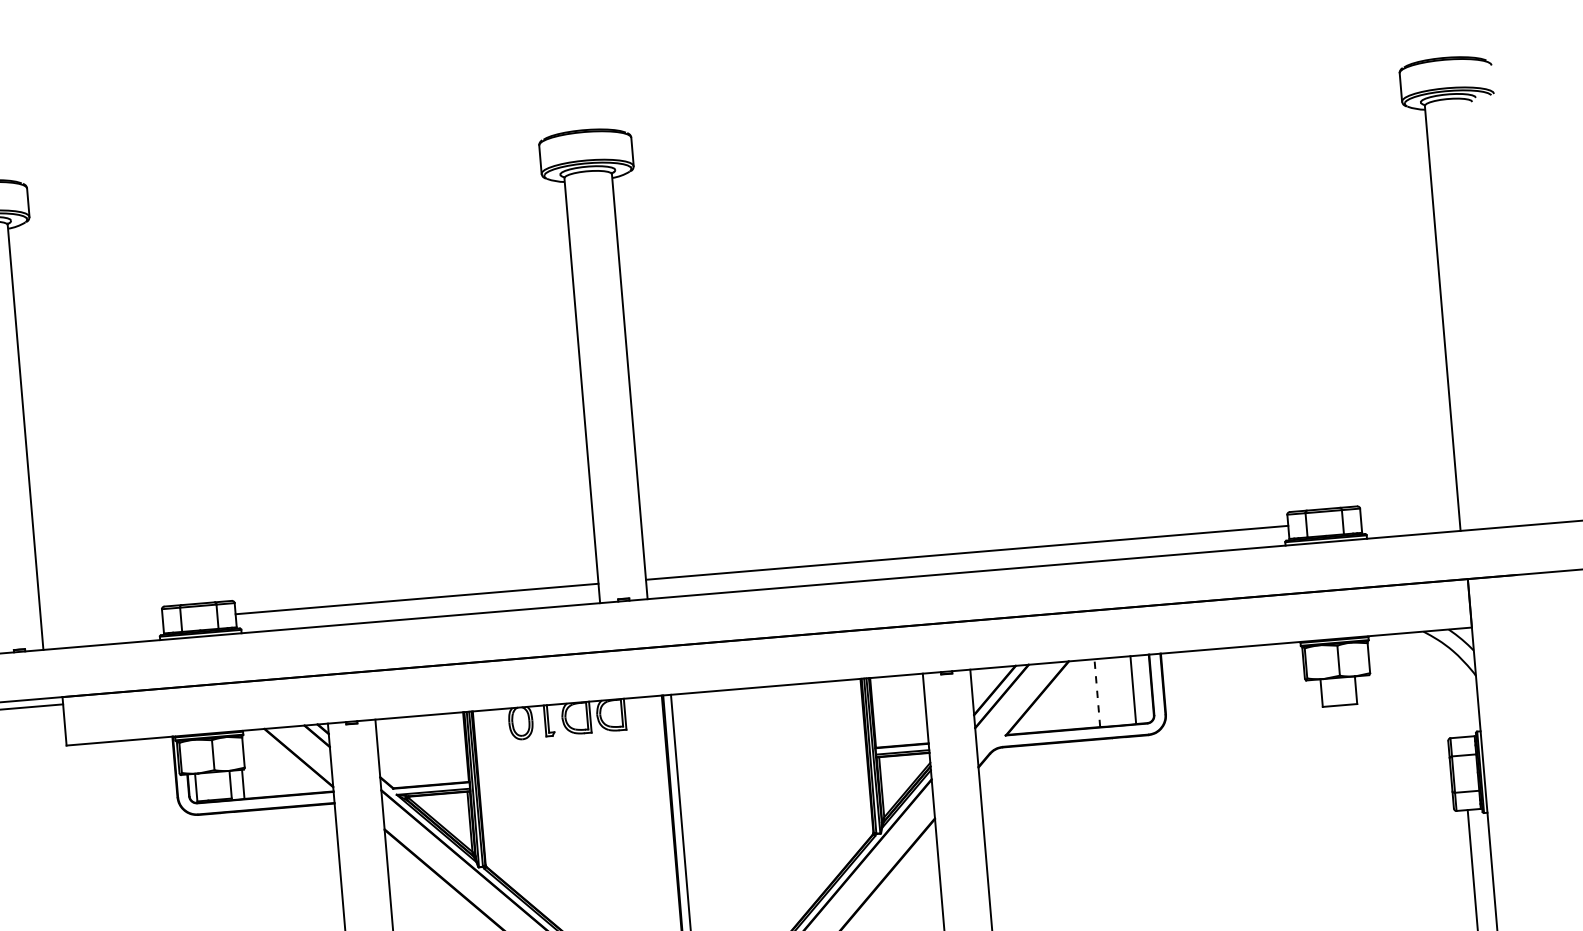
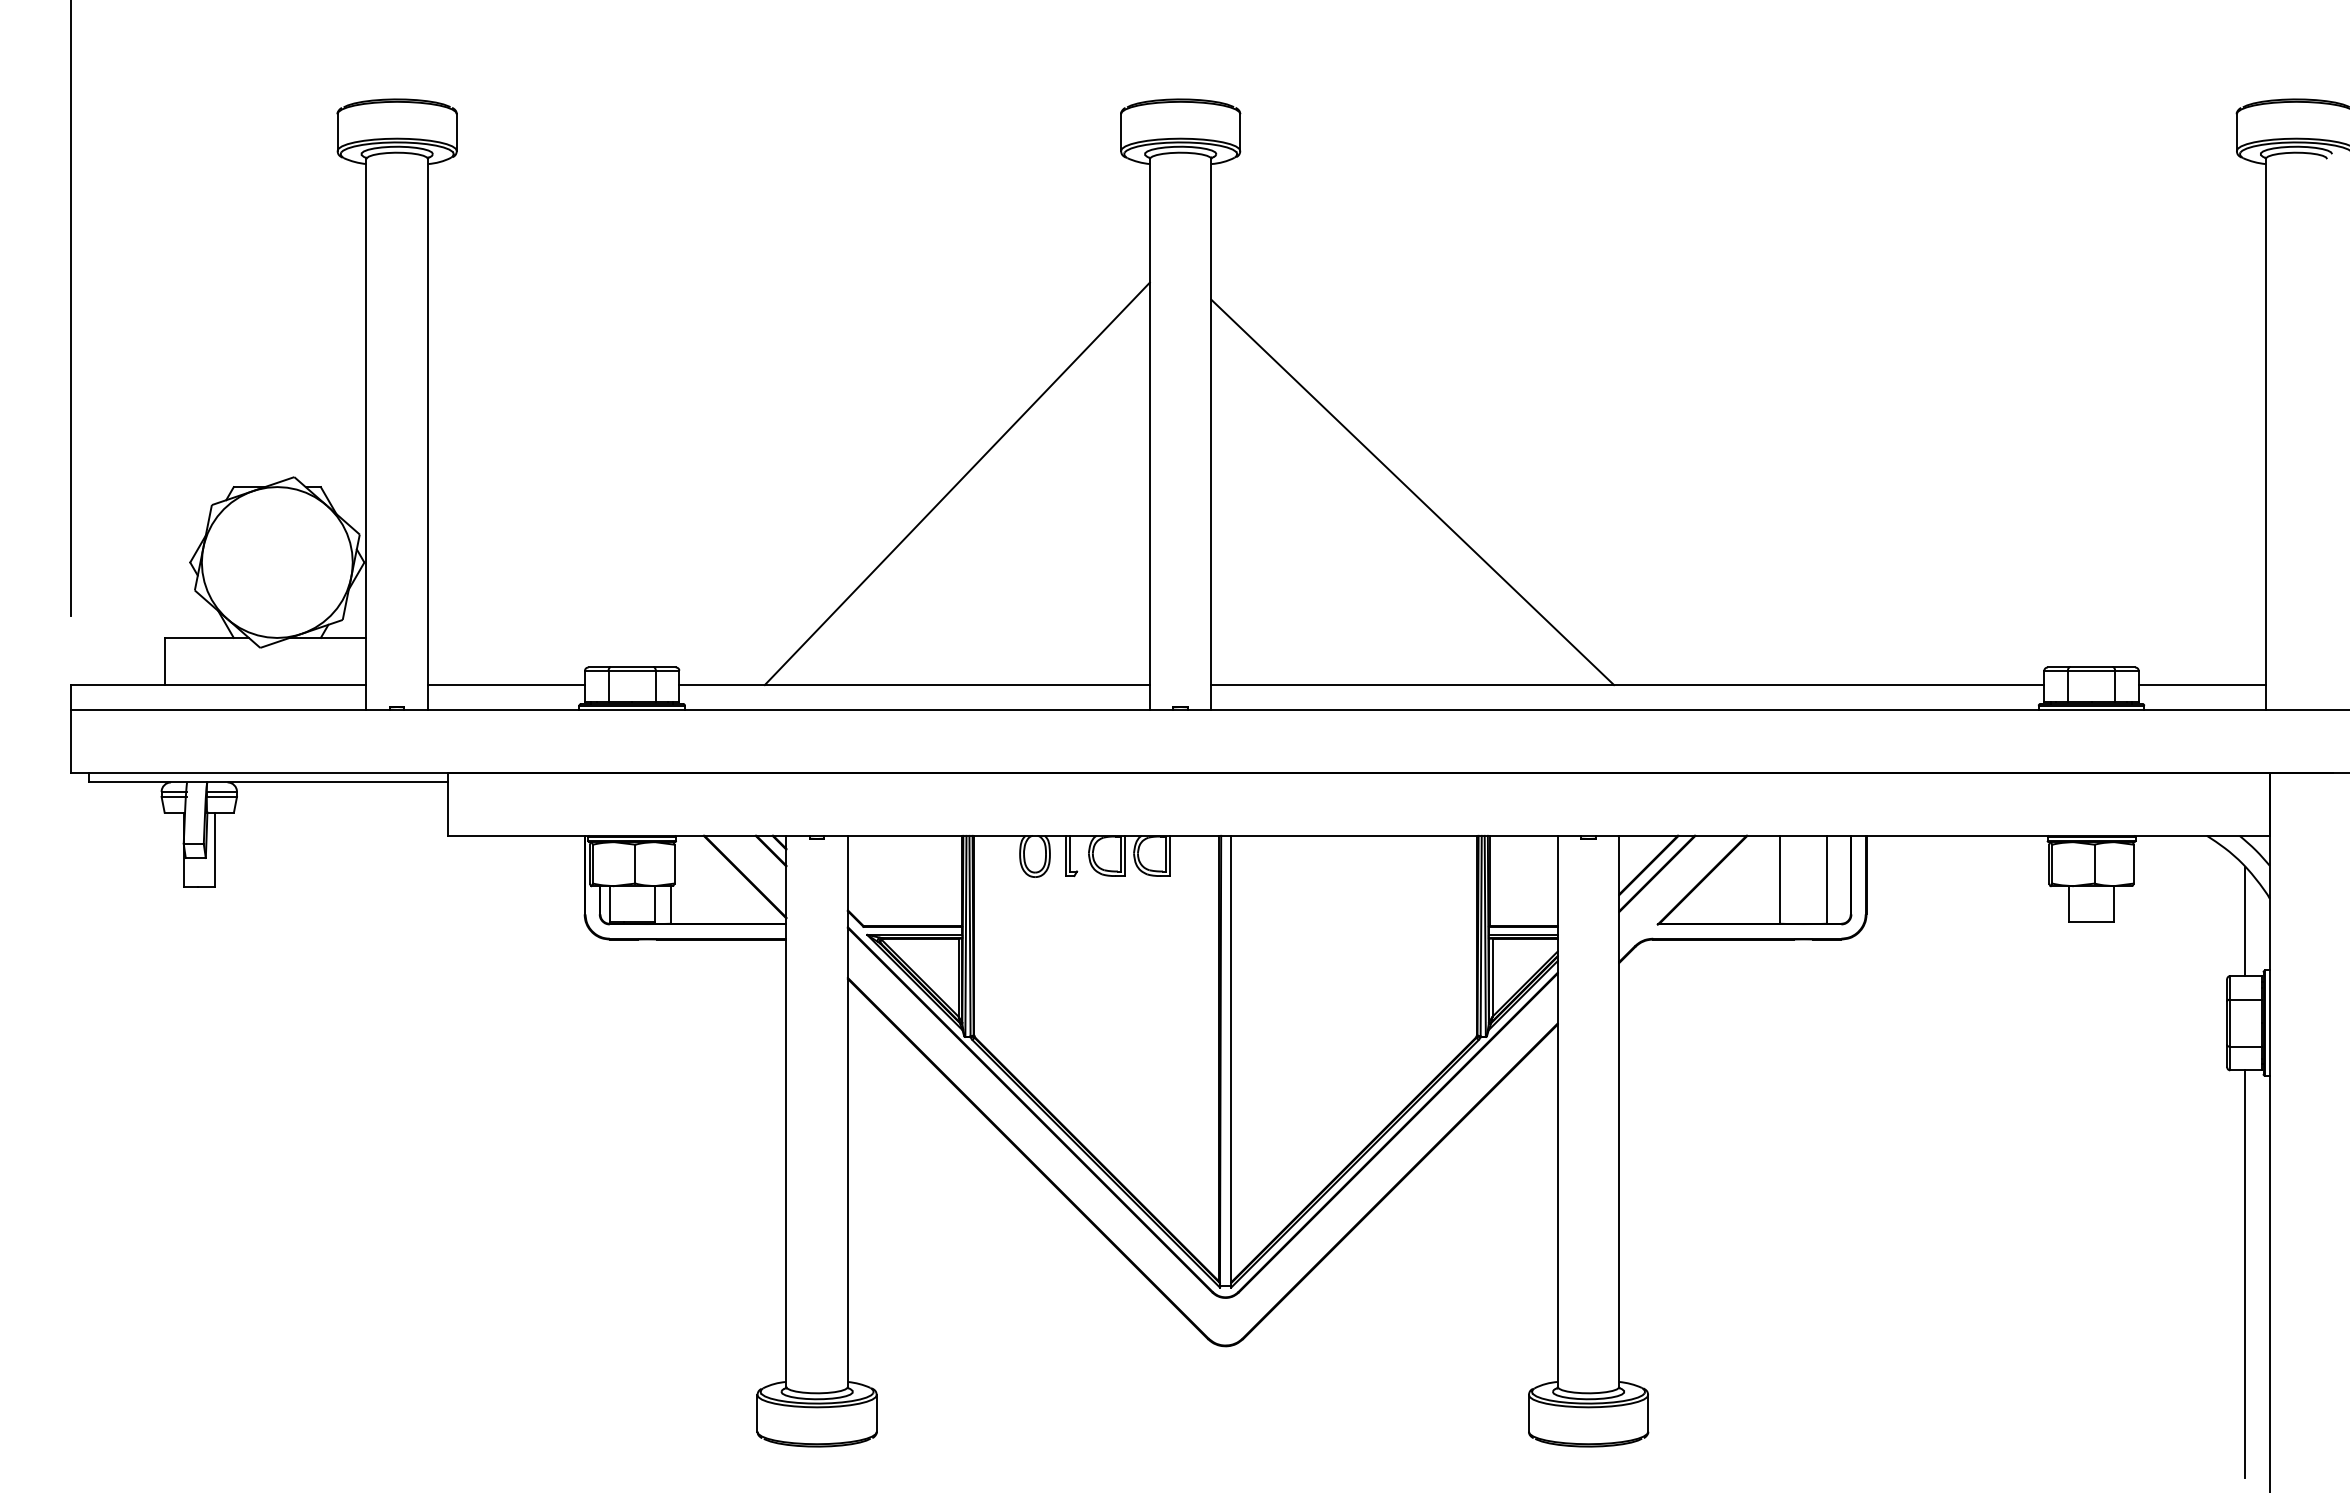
line: (788, 418) -> (1412, 492), added
line: (436, 440) -> (956, 483), added
line: (1409, 516) -> (2201, 685), added
line: (102, 625) -> (506, 685), added
line: (1097, 692) -> (1780, 879), dashed -> solid
line: (1457, 695) -> (2244, 921), added

